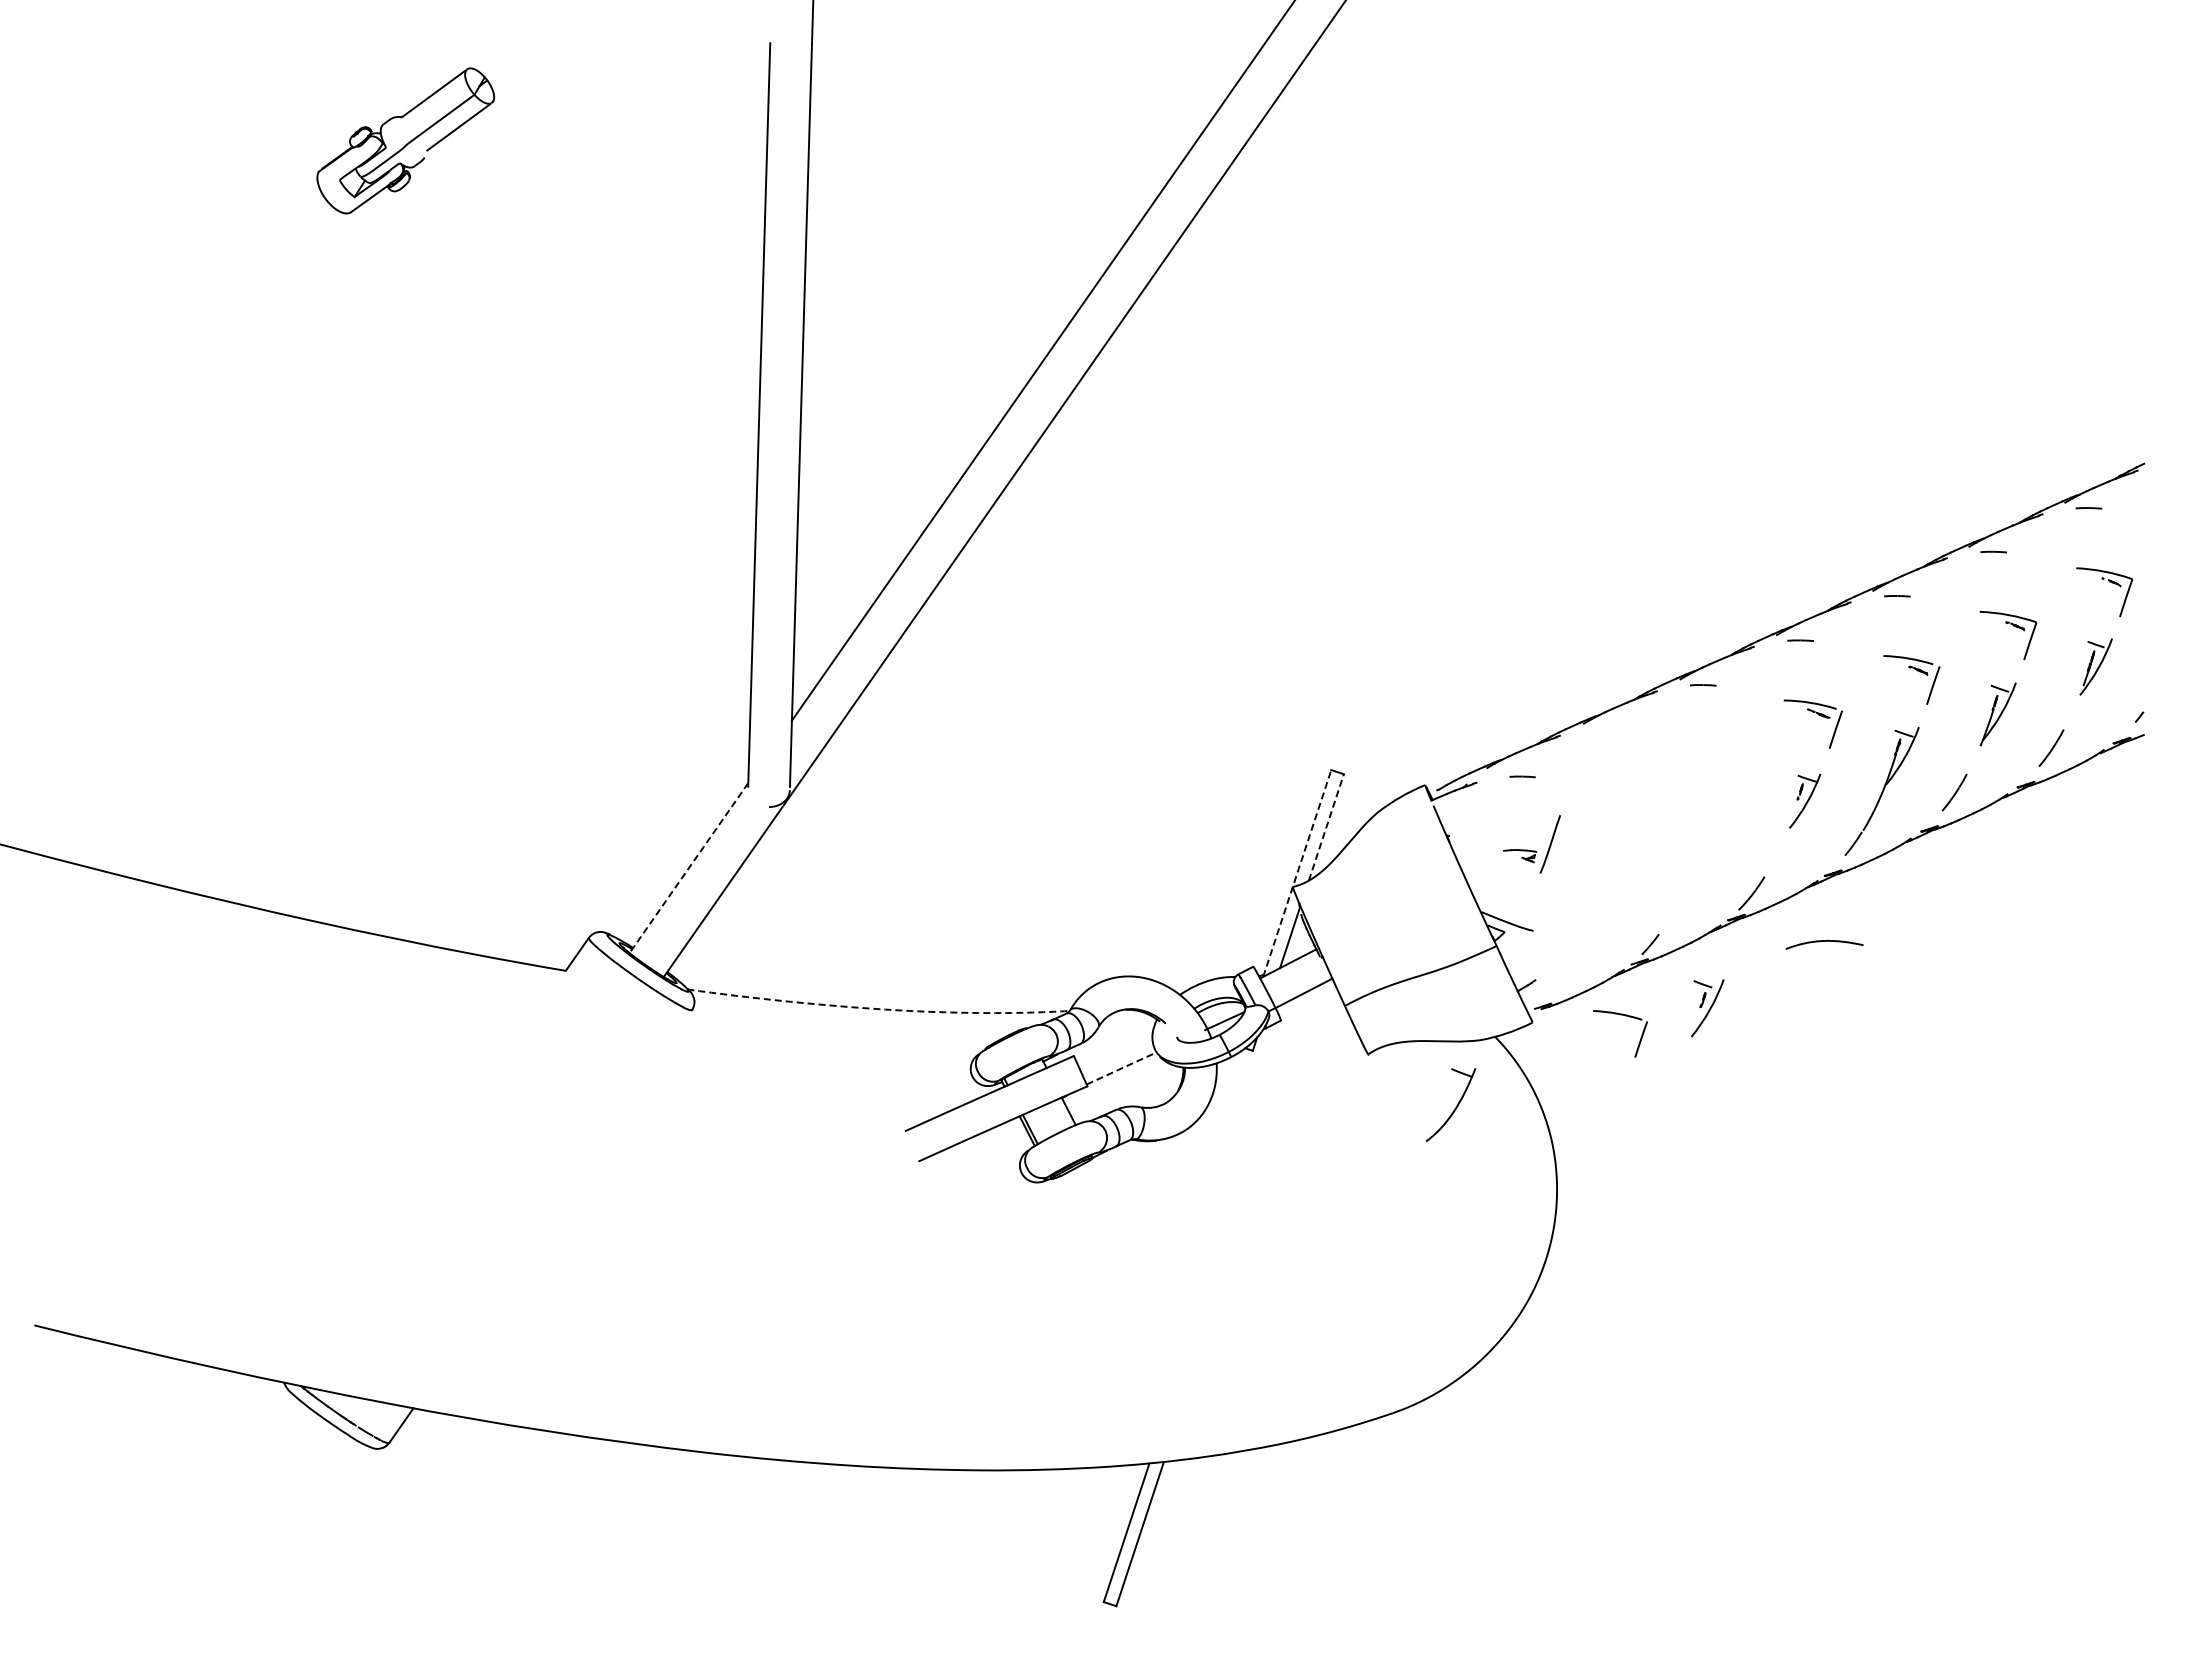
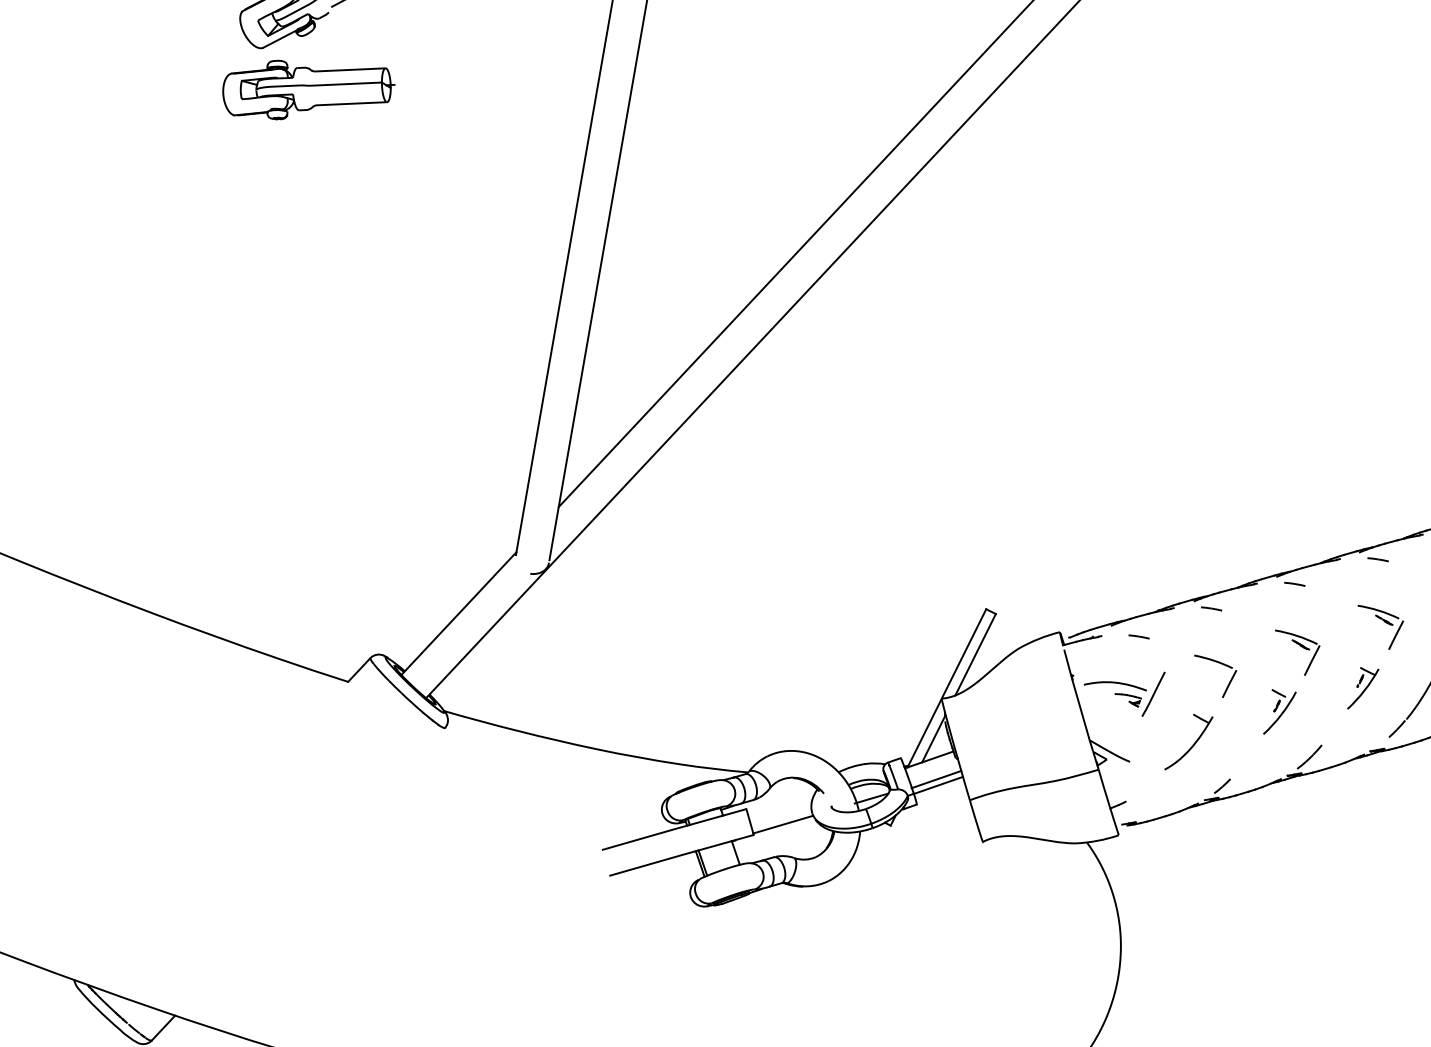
part: (413, 257) -> (308, 91), added
line: (1606, 729) -> (1211, 608), added
part: (1721, 760) -> (1300, 646), added
line: (1326, 827) -> (975, 654), dashed -> solid
line: (688, 868) -> (458, 613), dashed -> solid
line: (1297, 873) -> (947, 688), dashed -> solid
curve: (1824, 941) -> (1115, 683), moved
line: (1300, 986) -> (936, 779), added
part: (1707, 1008) -> (1279, 713), moved
line: (881, 1009) -> (597, 749), dashed -> solid
part: (1625, 1016) -> (1219, 663), moved
line: (1121, 1068) -> (783, 824), dashed -> solid
part: (1450, 1104) -> (1188, 742), moved

